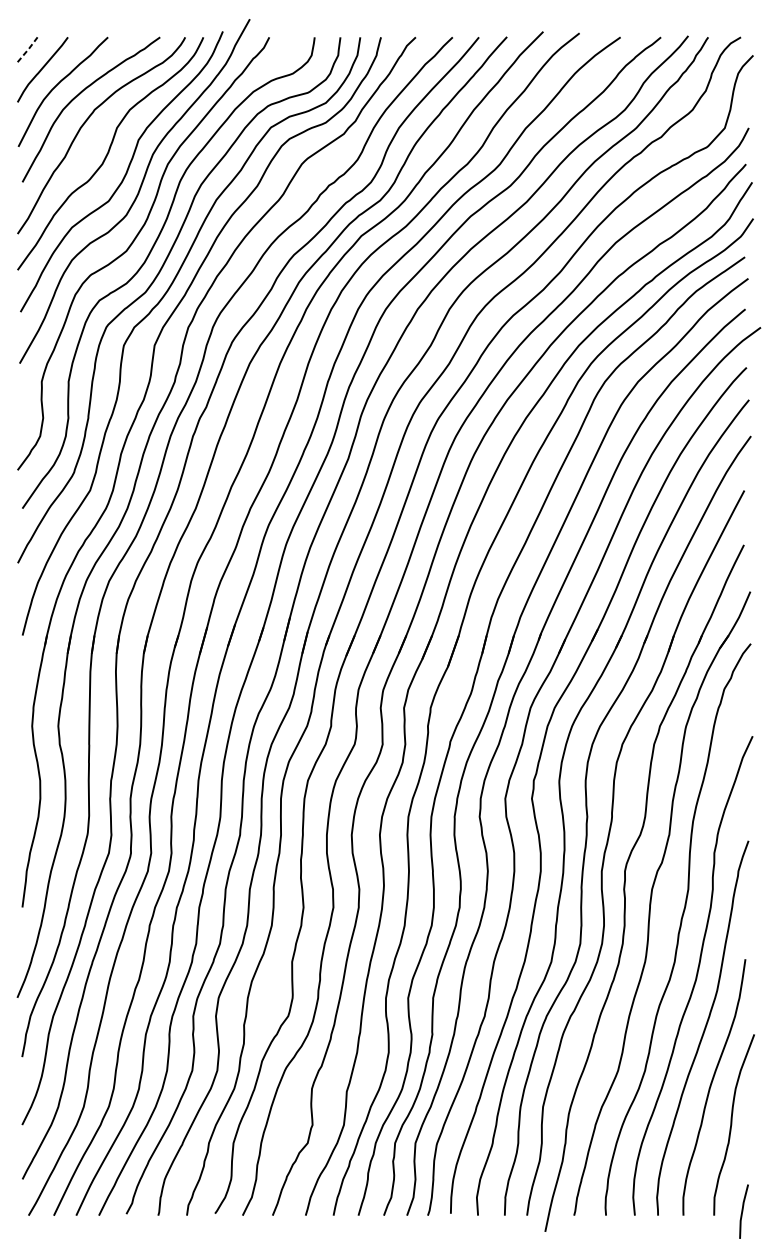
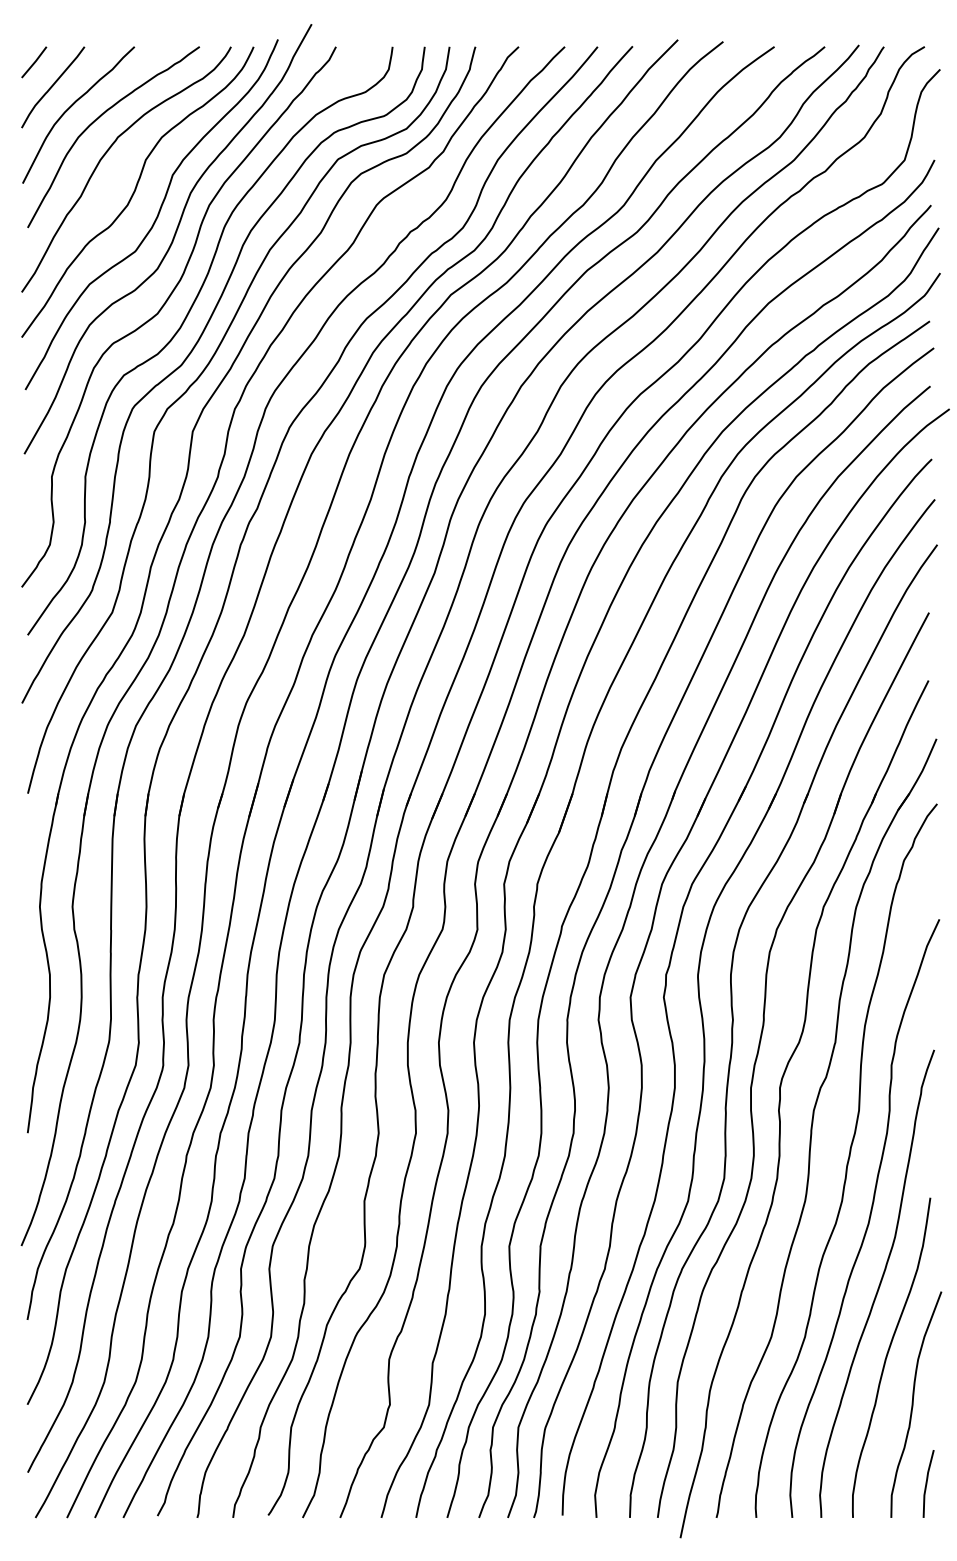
line: (27, 49) -> (34, 62), dashed -> solid
line: (743, 1211) -> (927, 1483), moved

